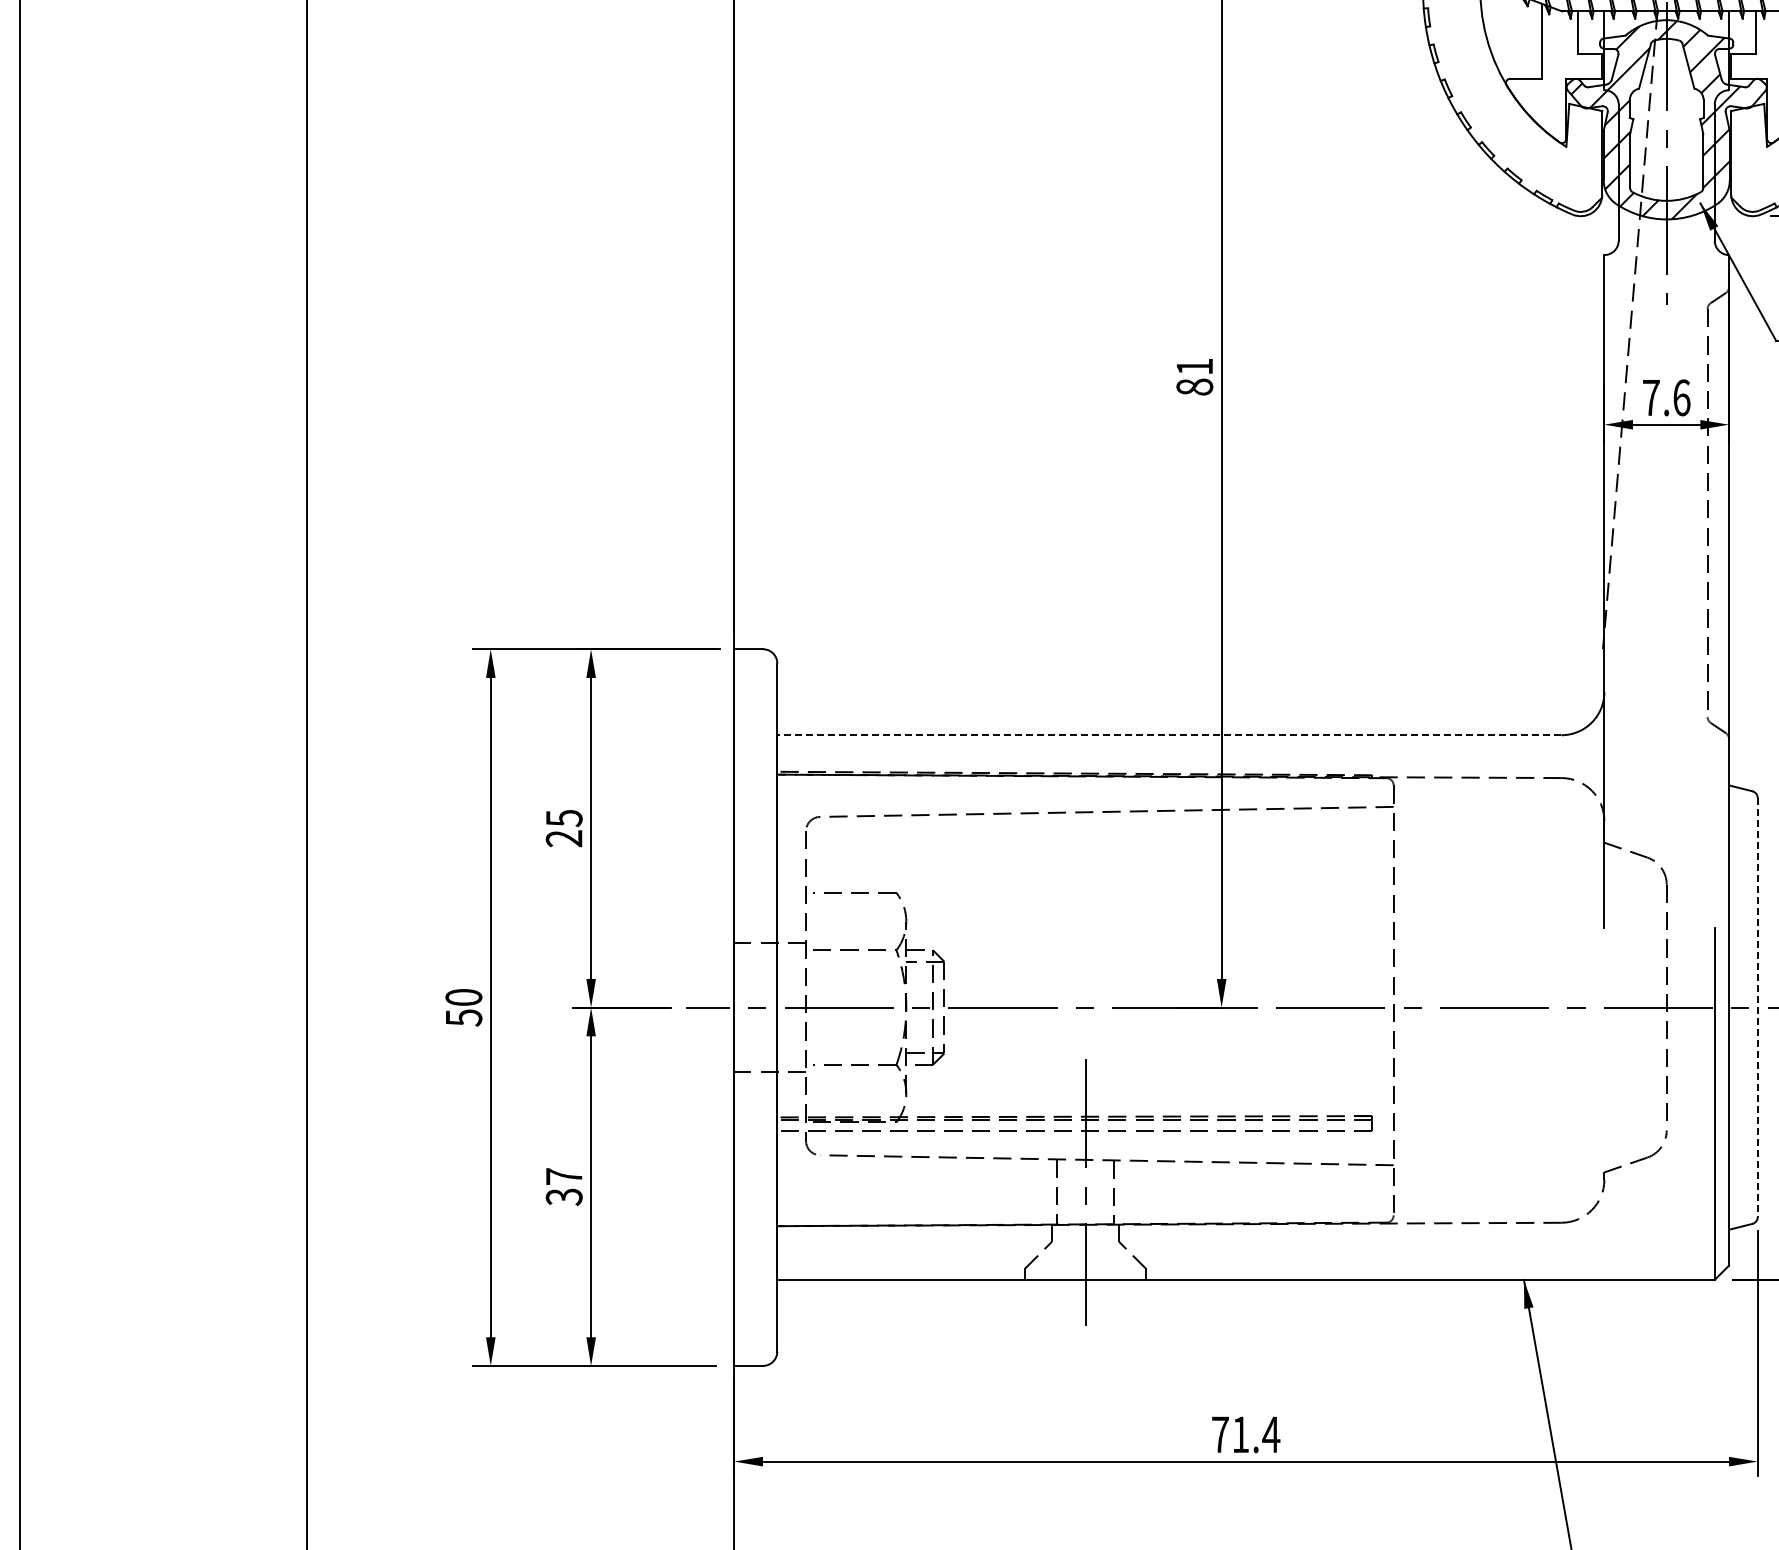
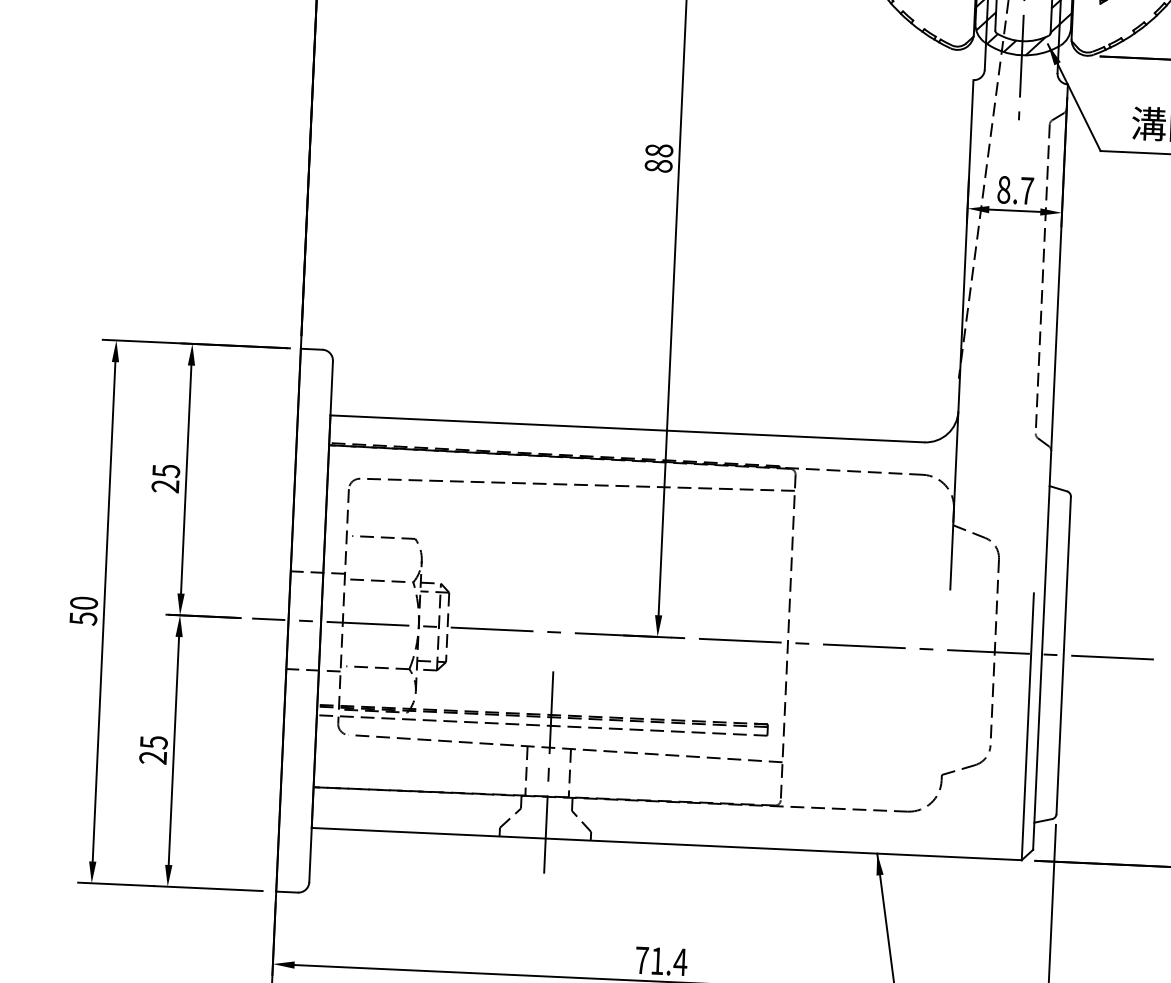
text: (1194, 366) -> (659, 150), 81 -> 88
text: (1666, 397) -> (1015, 190), 7.6 -> 8.7
line: (1168, 735) -> (626, 429), dashed -> solid
line: (1757, 1008) -> (1063, 656), dashed -> solid
text: (564, 1186) -> (153, 749), 37 -> 25

